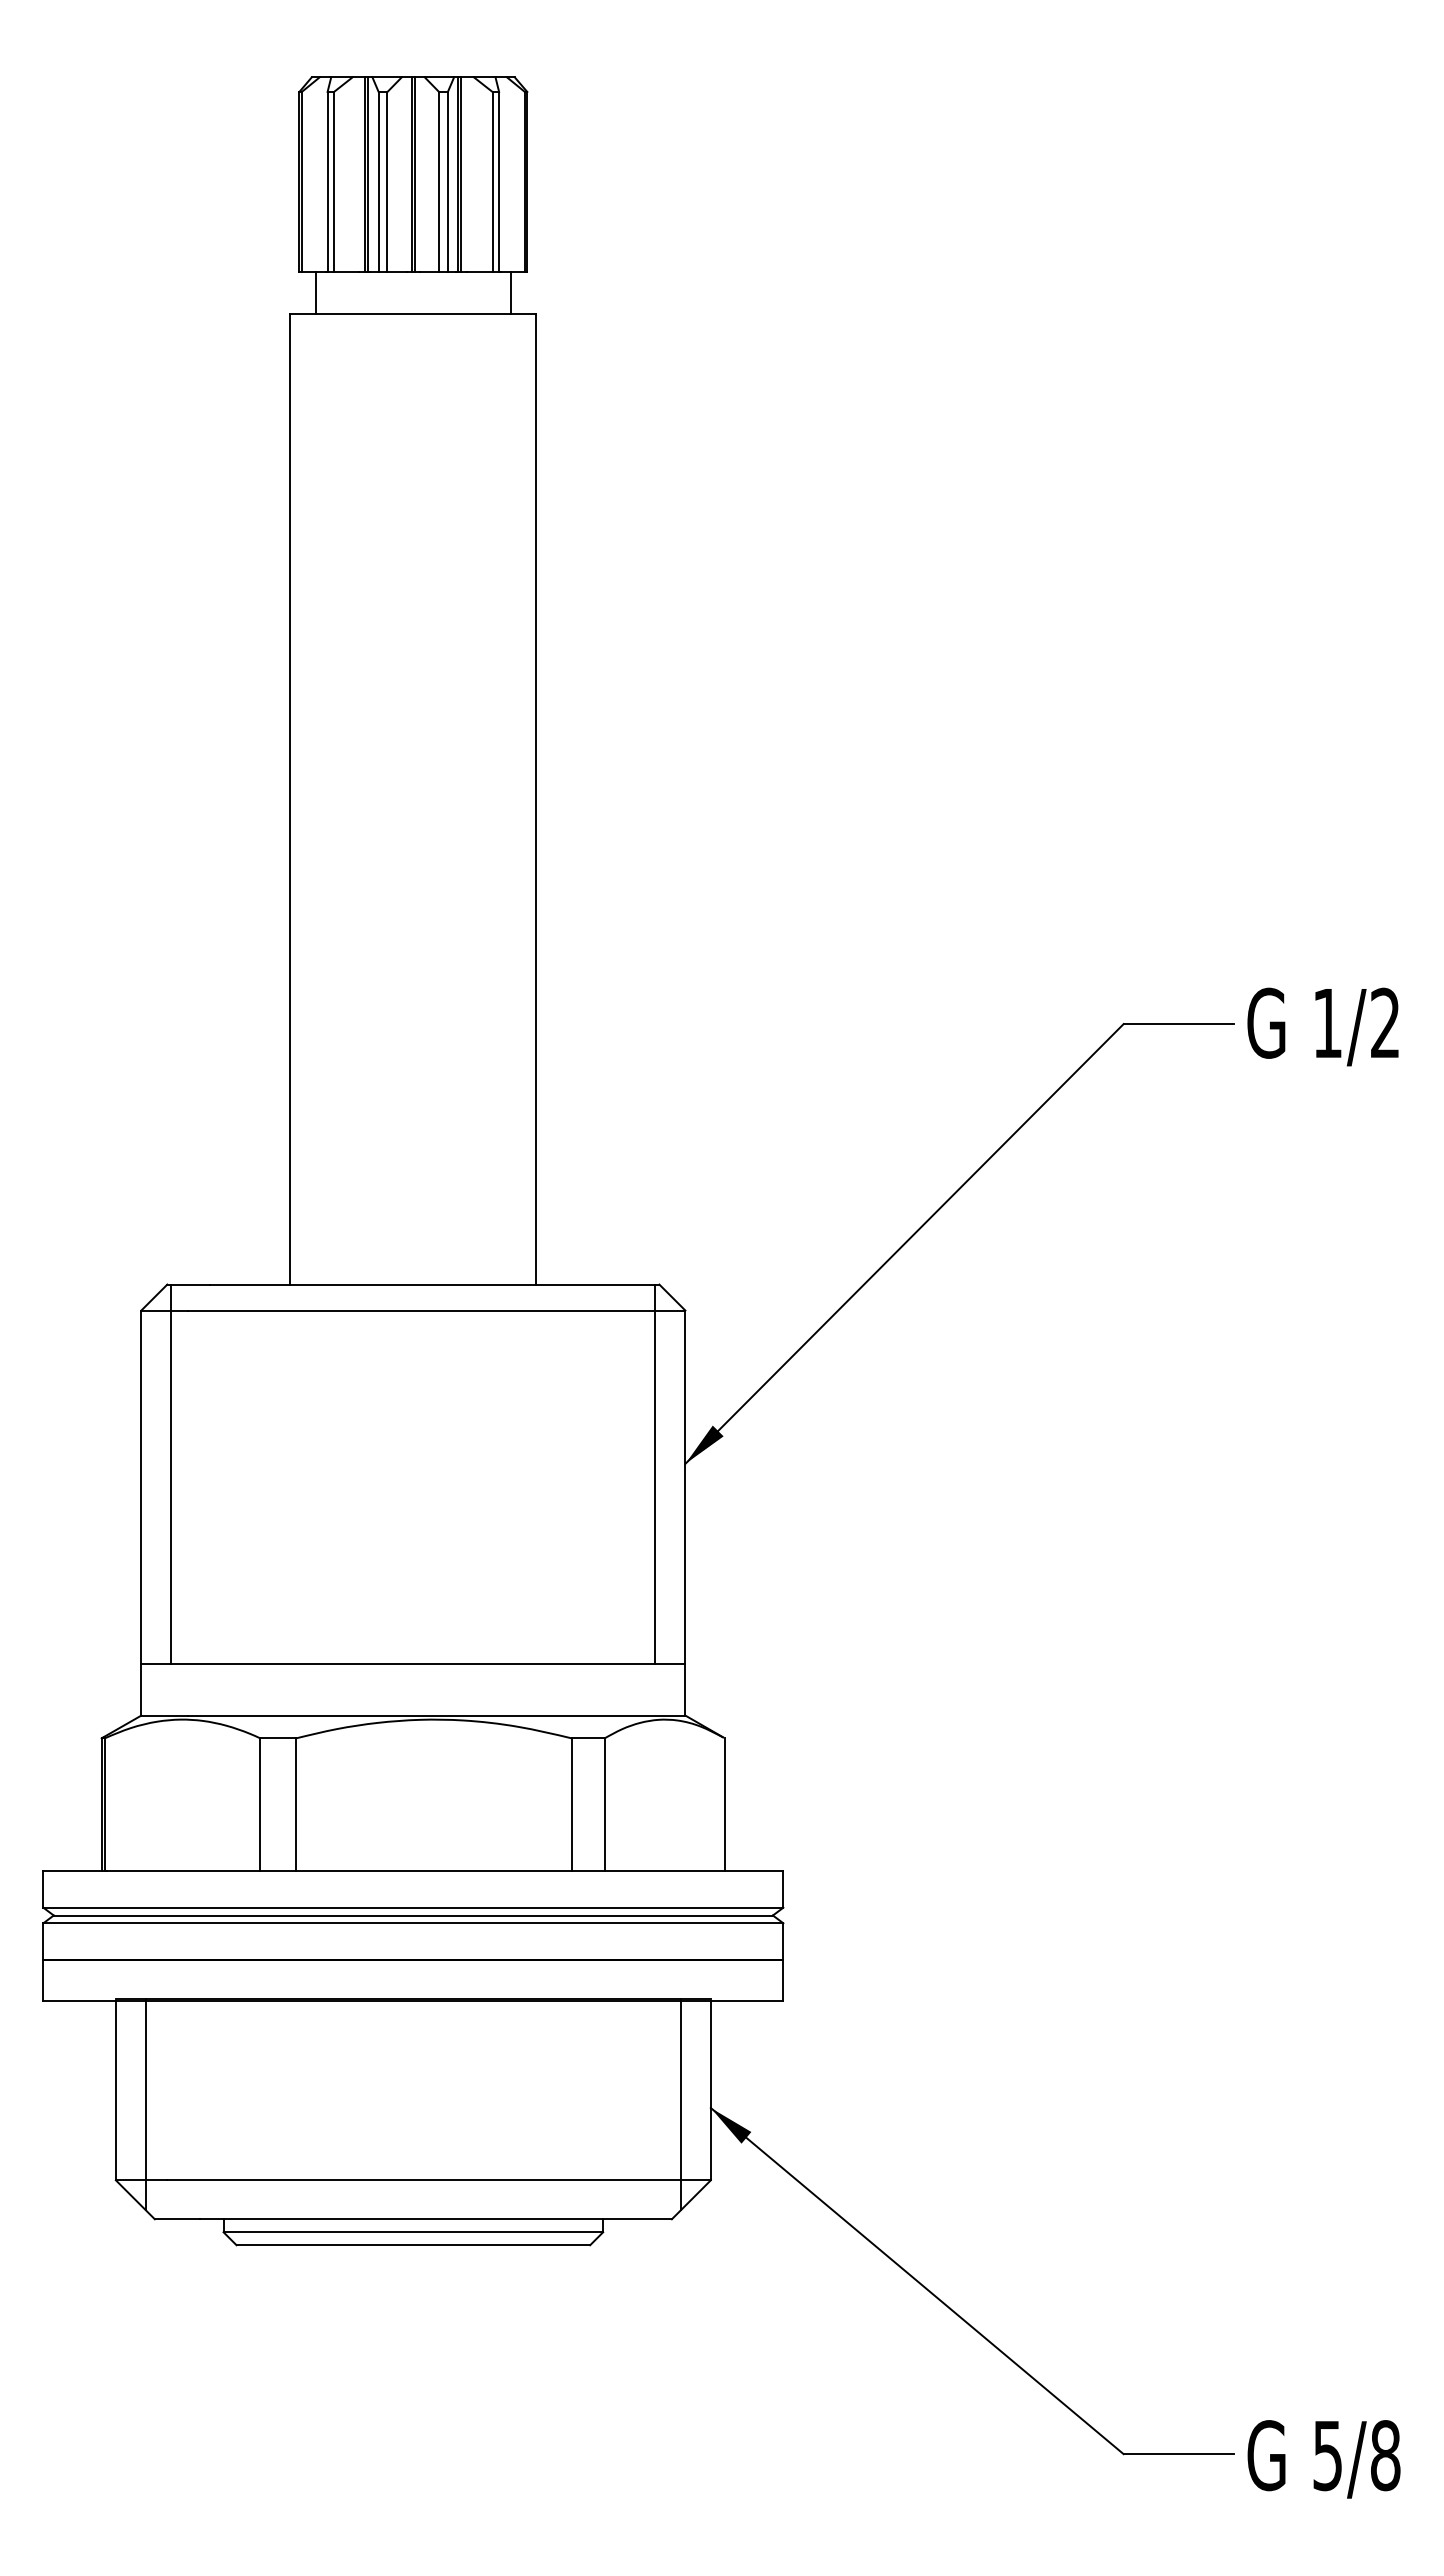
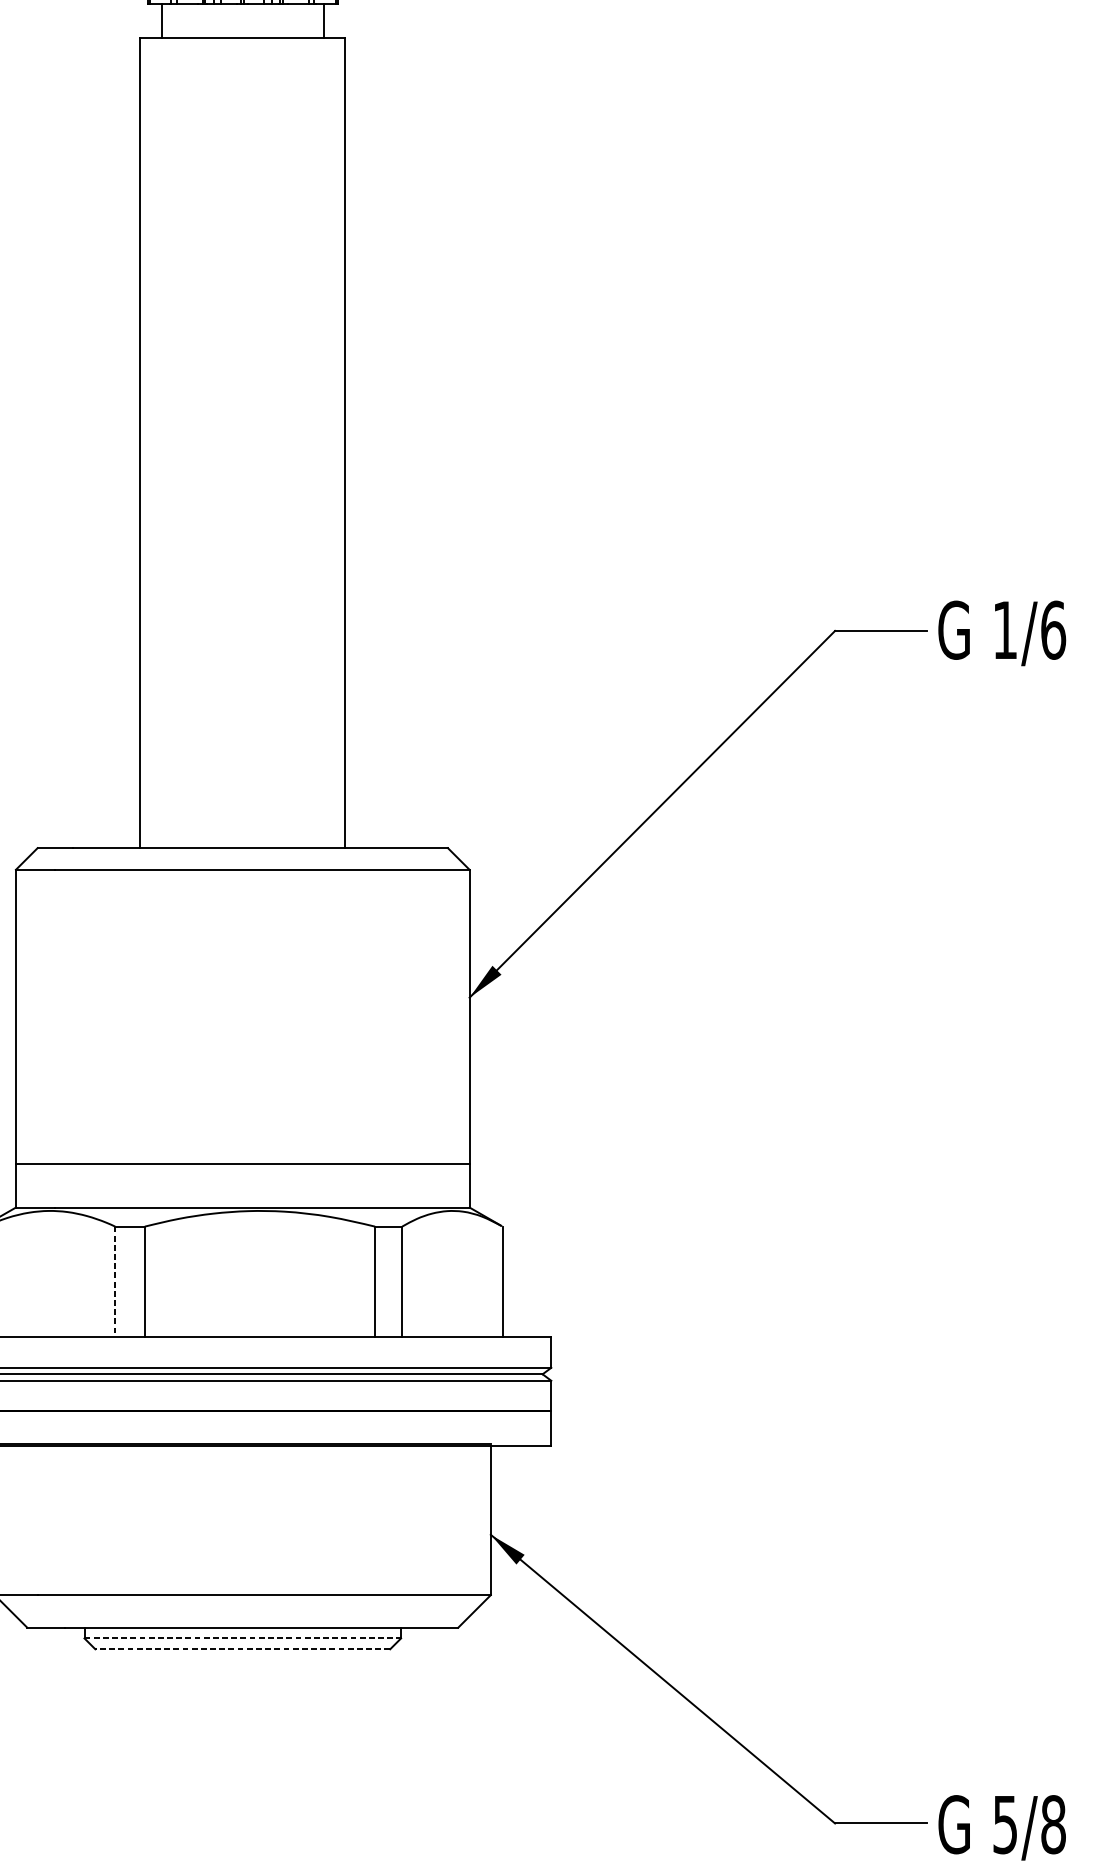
text: (1385, 1022) -> (1053, 629), 1/2 -> 1/6
line: (171, 1473) -> (41, 1005), removed
line: (655, 1473) -> (444, 1005), removed
line: (260, 1805) -> (115, 1282), solid -> dashed
line: (146, 2104) -> (20, 1531), removed
line: (680, 2104) -> (465, 1531), removed
line: (413, 2232) -> (242, 1638), solid -> dashed
line: (413, 2245) -> (242, 1649), solid -> dashed

